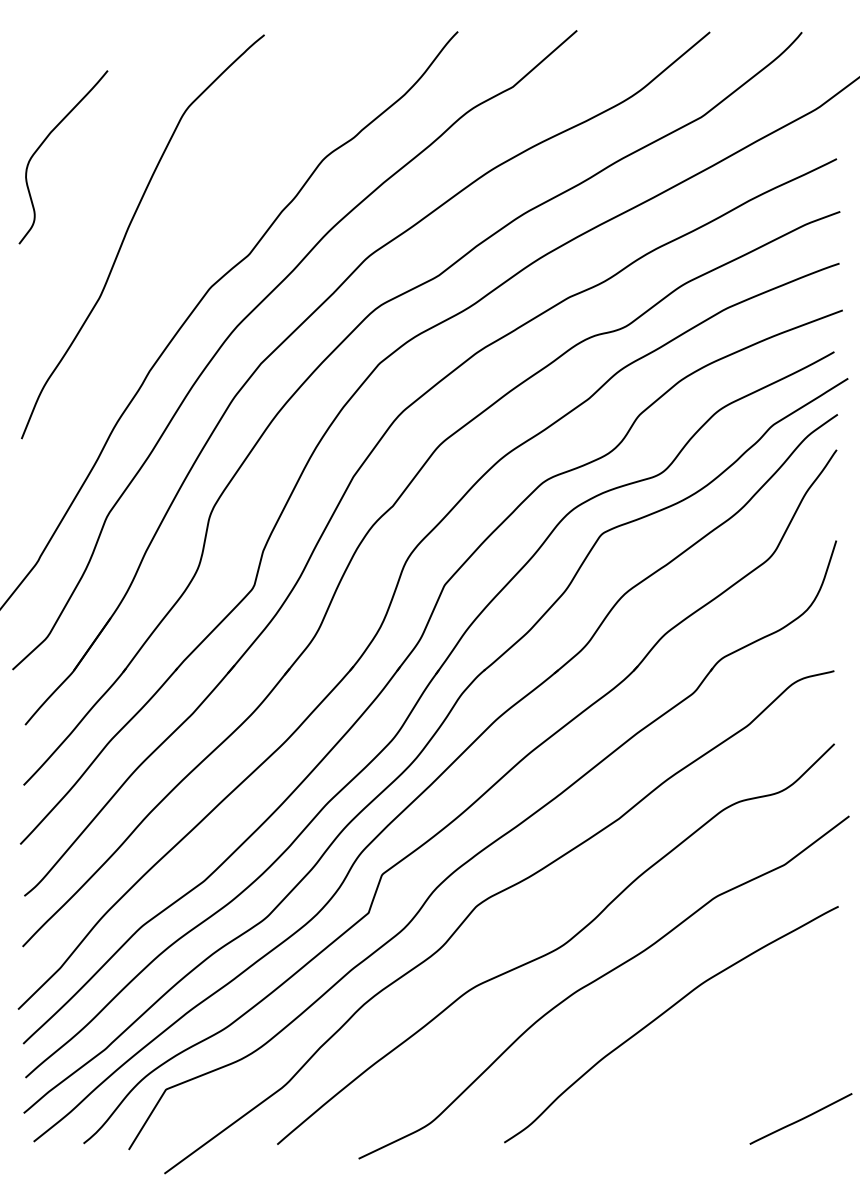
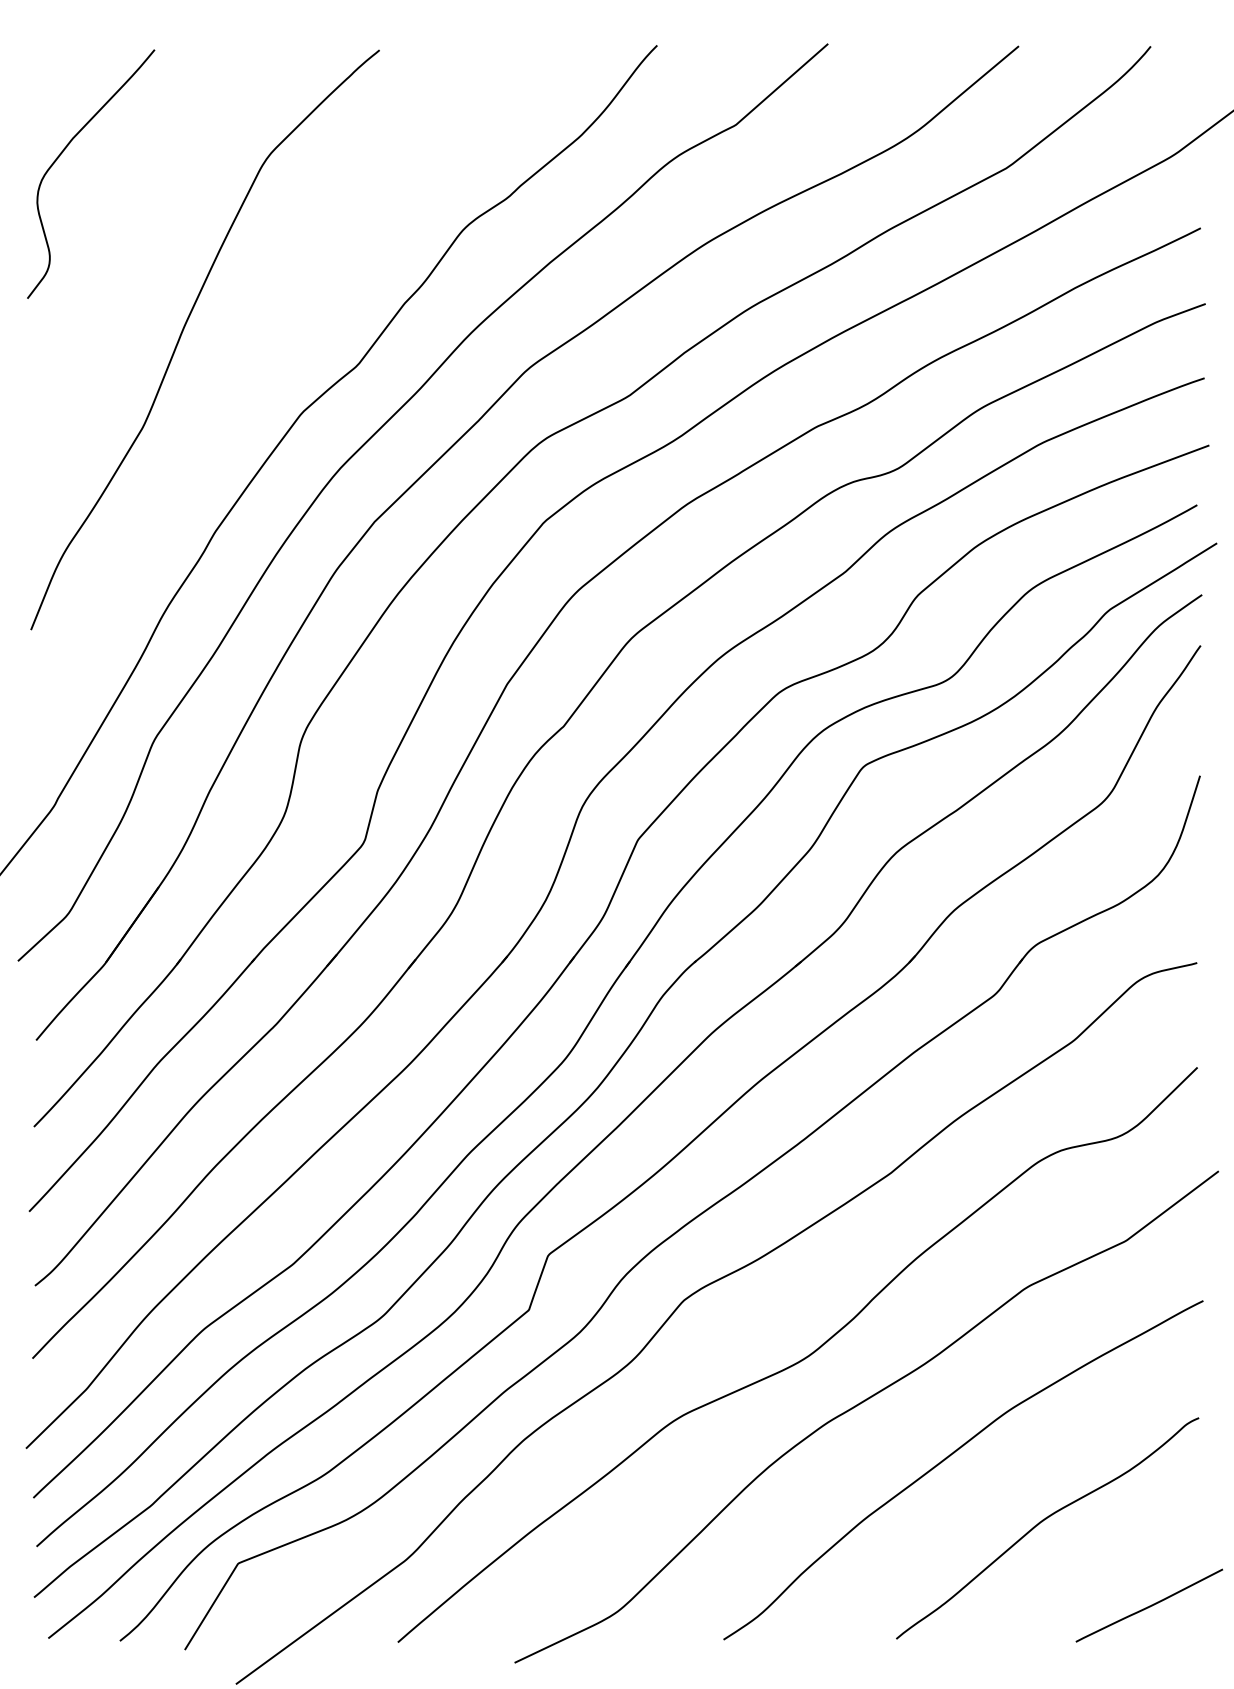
curve: (44, 142) -> (63, 152), moved
curve: (726, 1061) -> (1042, 1523), added

